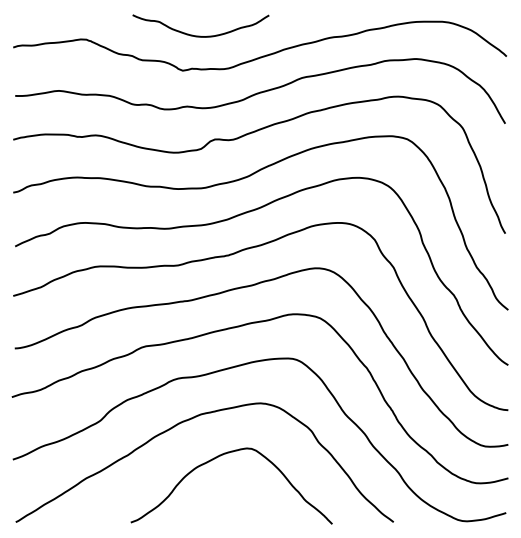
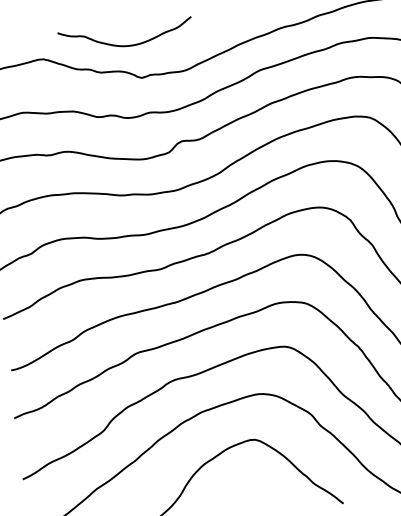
curve: (200, 35) -> (126, 44), moved

